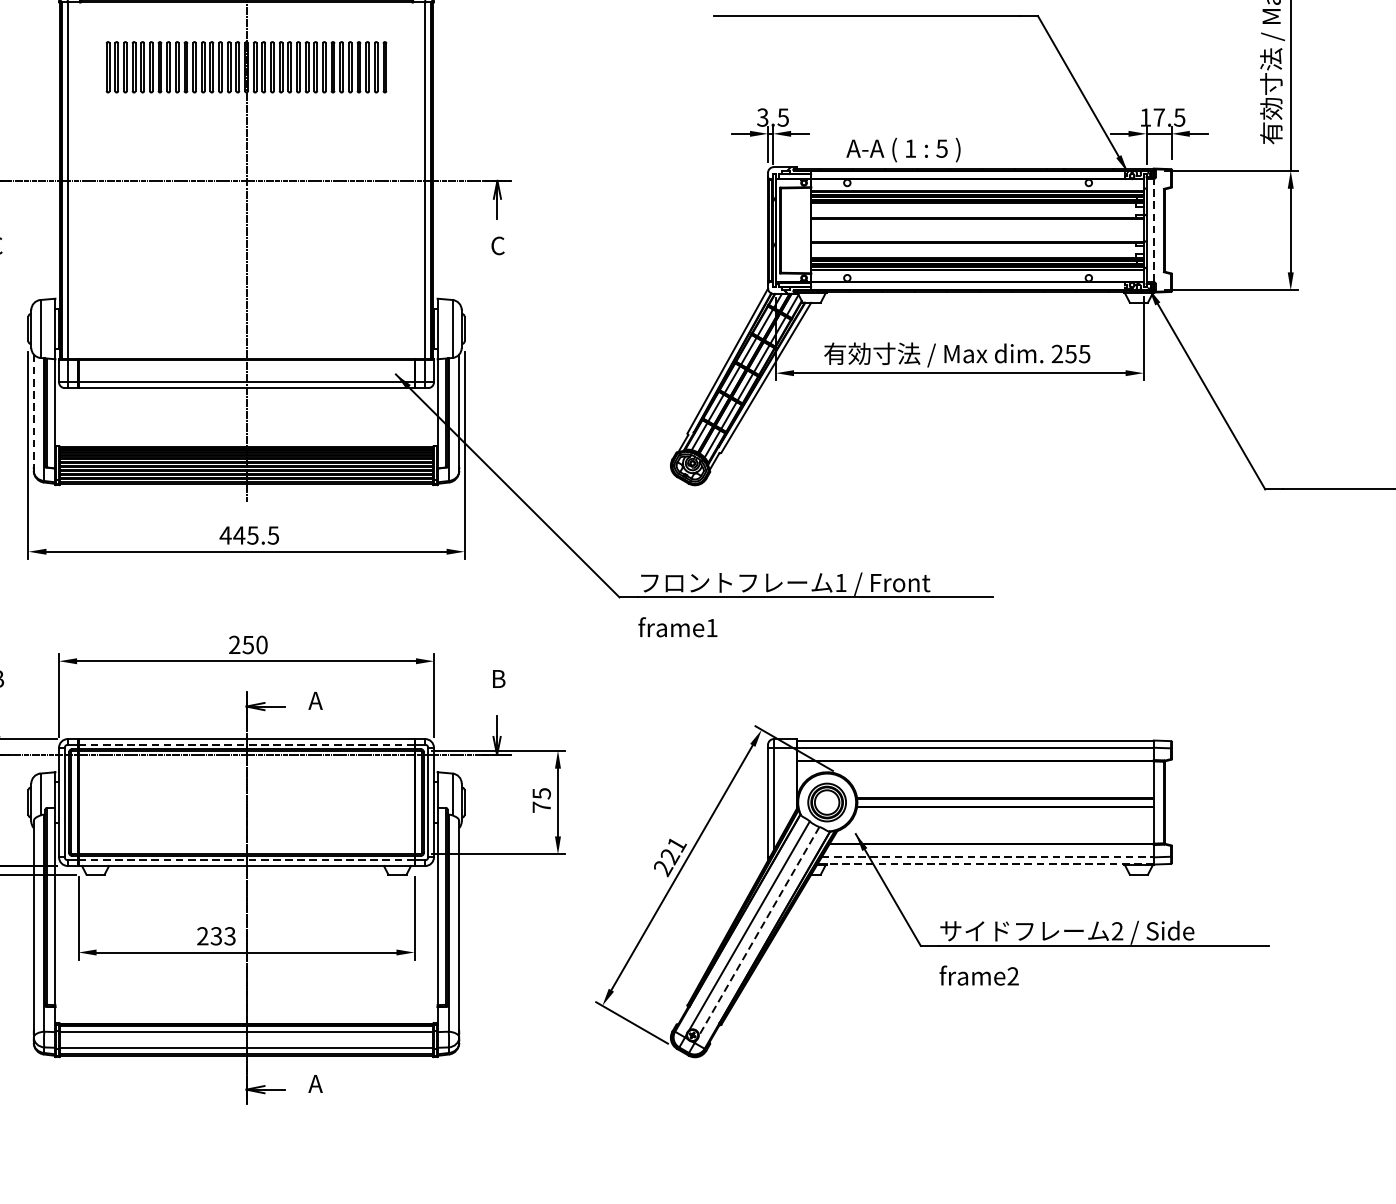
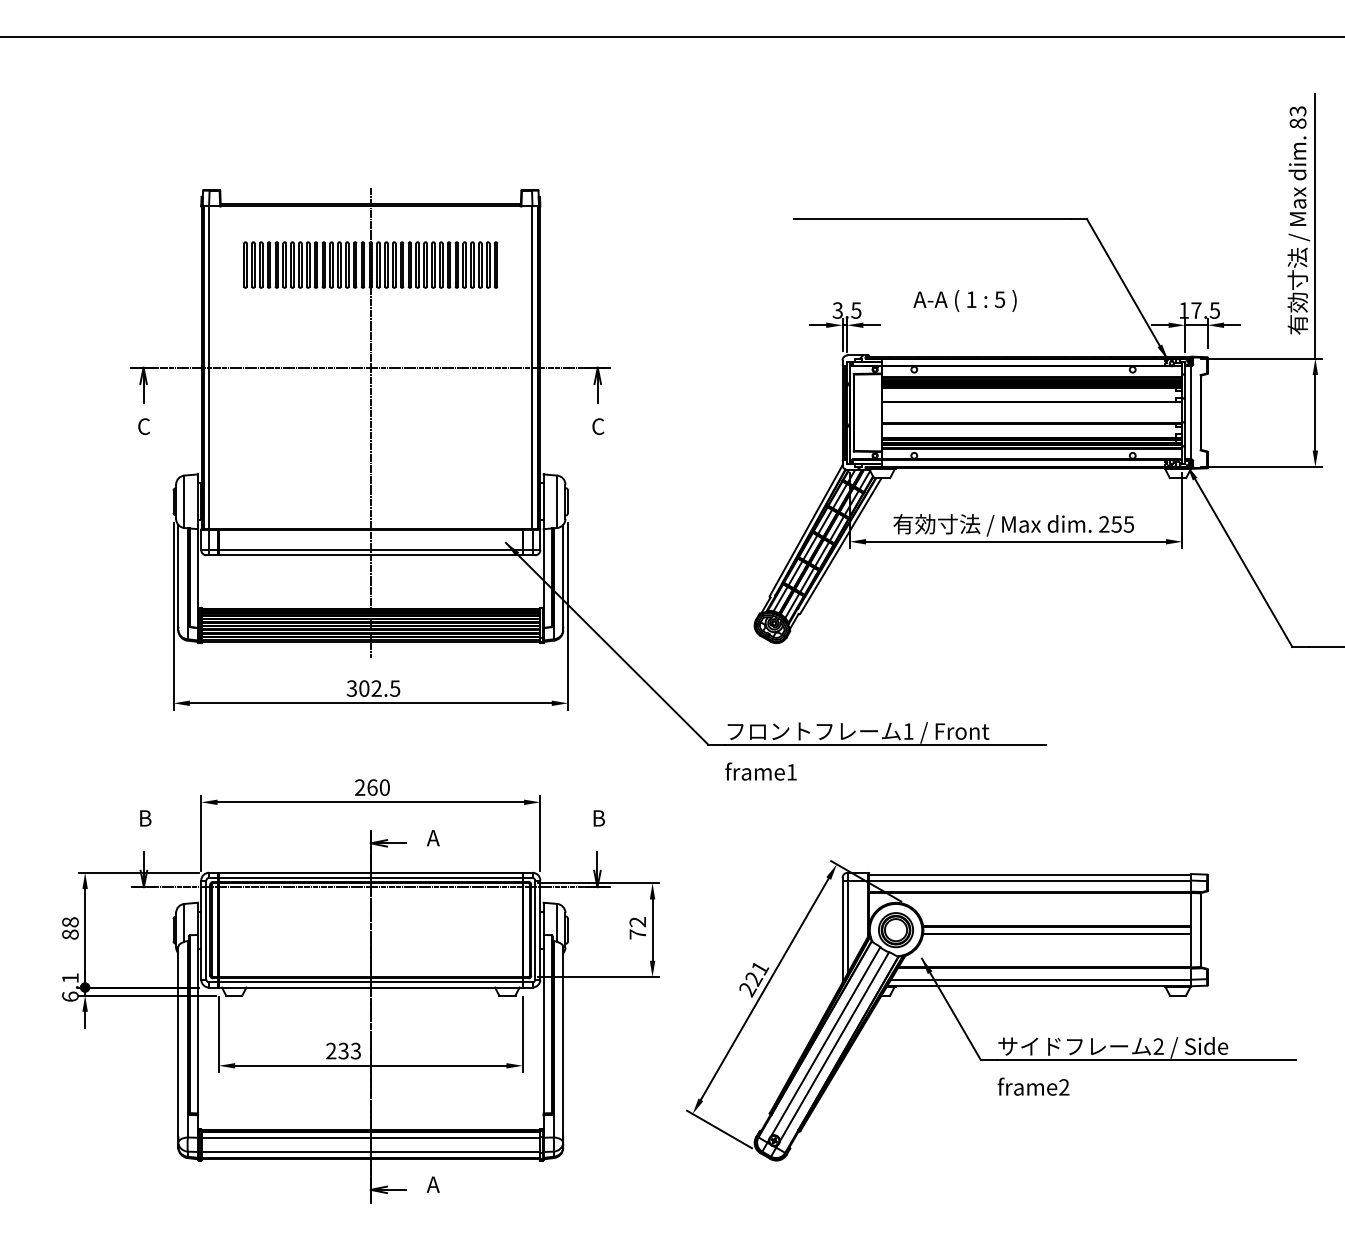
text: (902, 149) -> (964, 300), moved
line: (1153, 230) -> (1191, 412), dashed -> solid
line: (33, 410) -> (178, 575), dashed -> solid
text: (238, 535) -> (363, 688), 445.5 -> 302.5
text: (248, 644) -> (372, 787), 250 -> 260
line: (246, 744) -> (370, 877), dashed -> solid
text: (541, 794) -> (637, 922), 75 -> 72
line: (987, 857) -> (1041, 979), dashed -> solid
line: (246, 860) -> (370, 982), dashed -> solid
line: (985, 863) -> (1039, 985), dashed -> solid
line: (759, 932) -> (834, 1047), dashed -> solid

